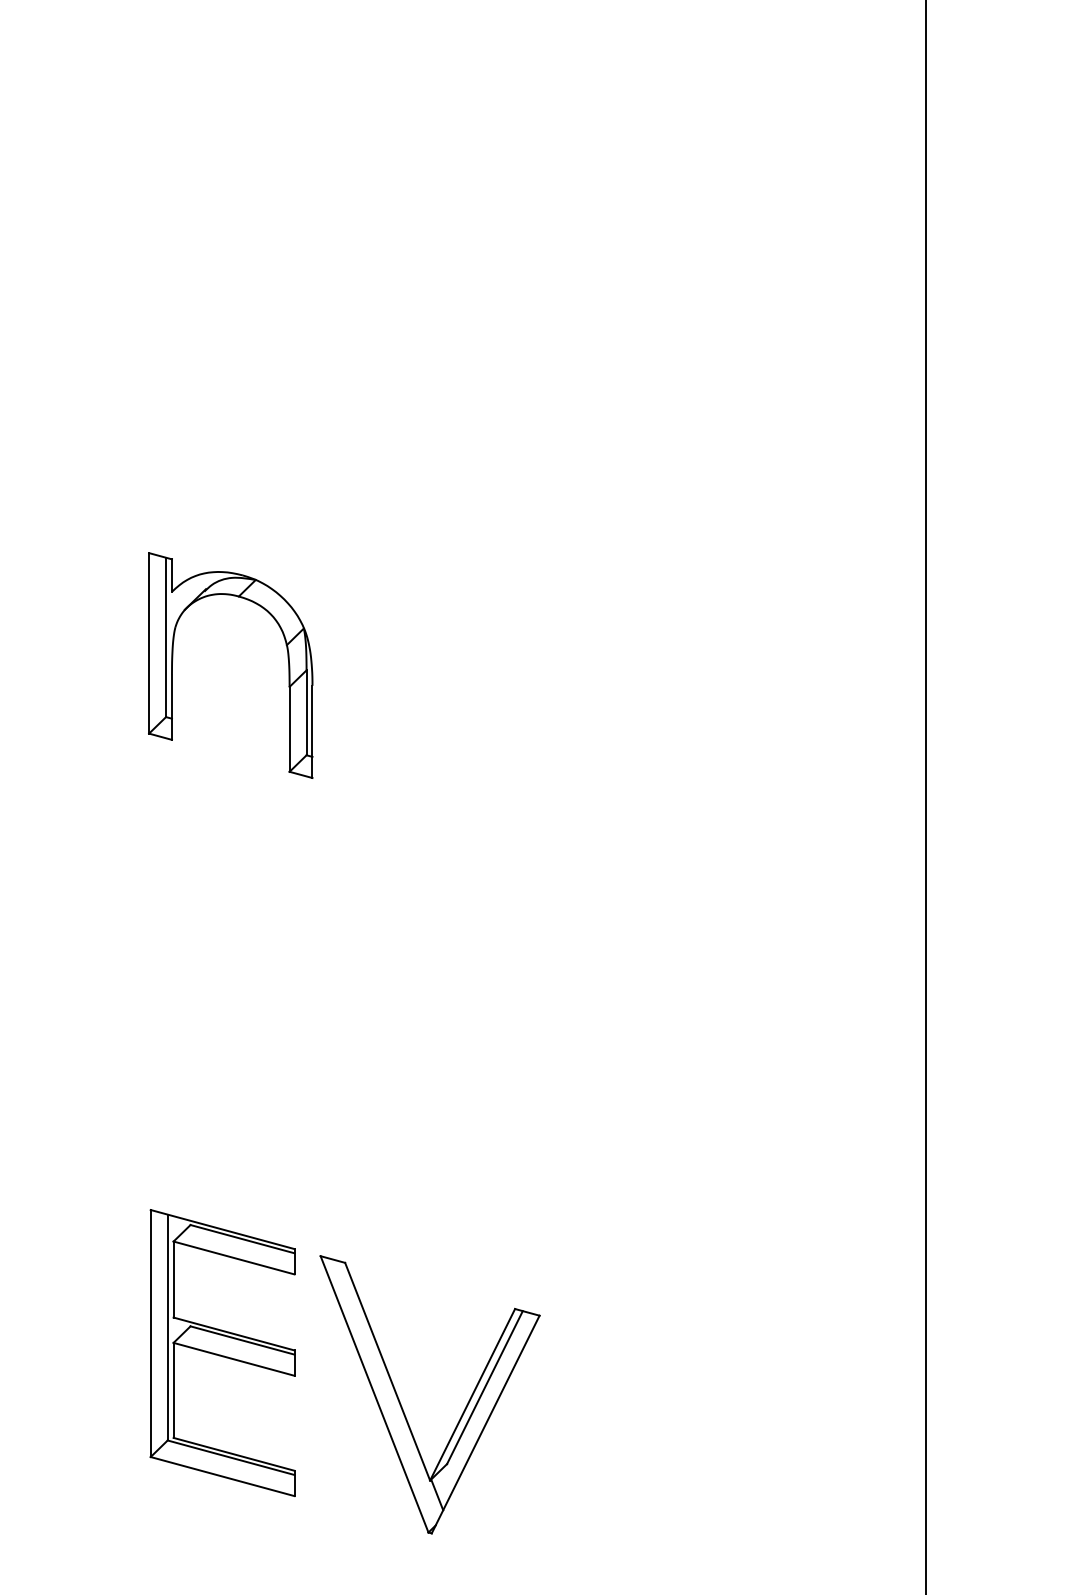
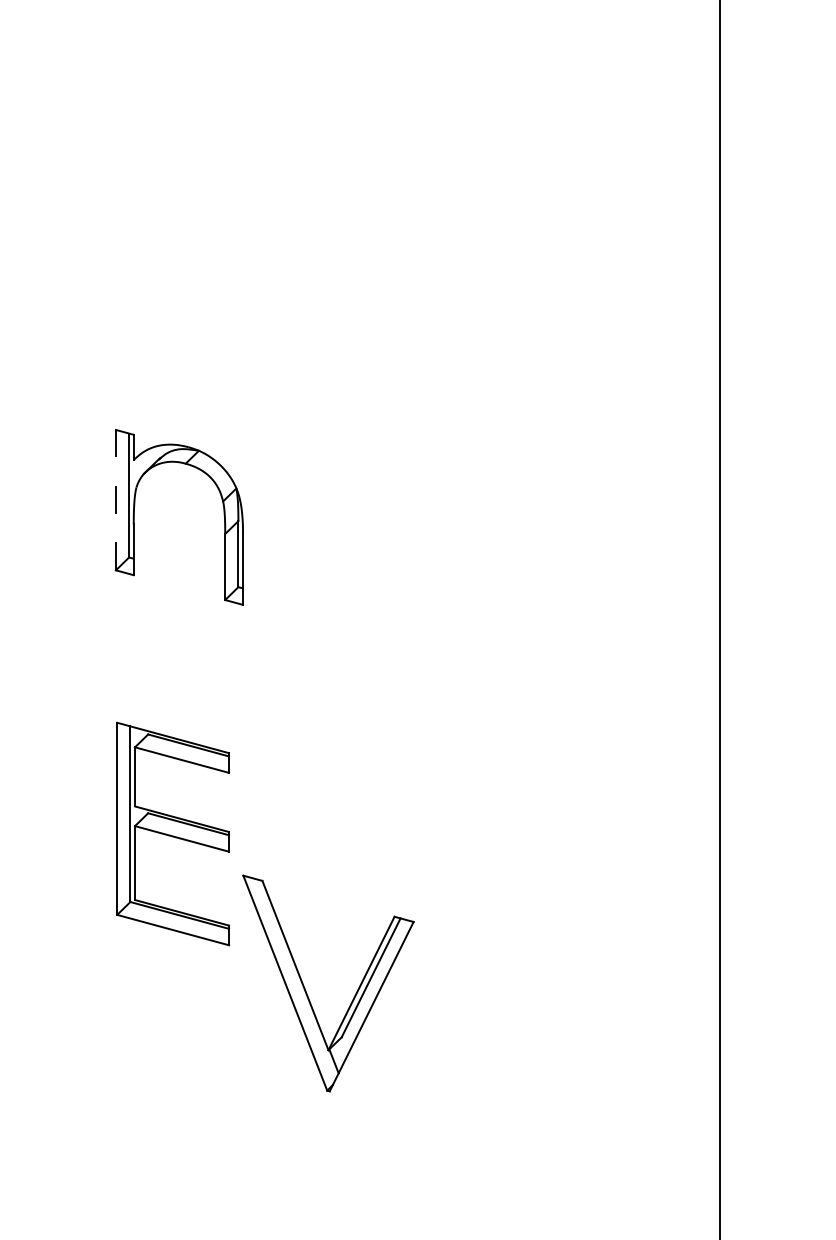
line: (148, 642) -> (115, 499), solid -> dashed
part: (221, 1352) -> (172, 833), moved
part: (401, 1403) -> (306, 990), moved

